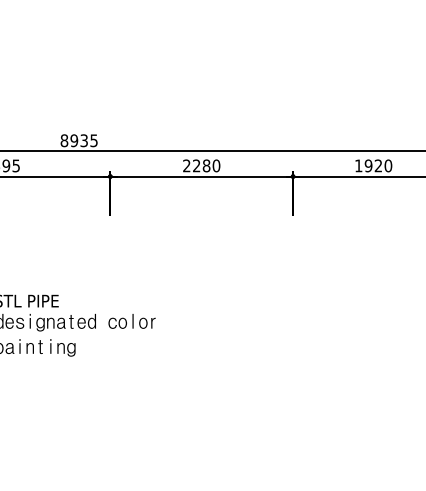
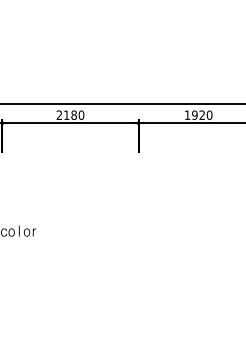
text: (196, 165) -> (66, 114), 2280 -> 2180

